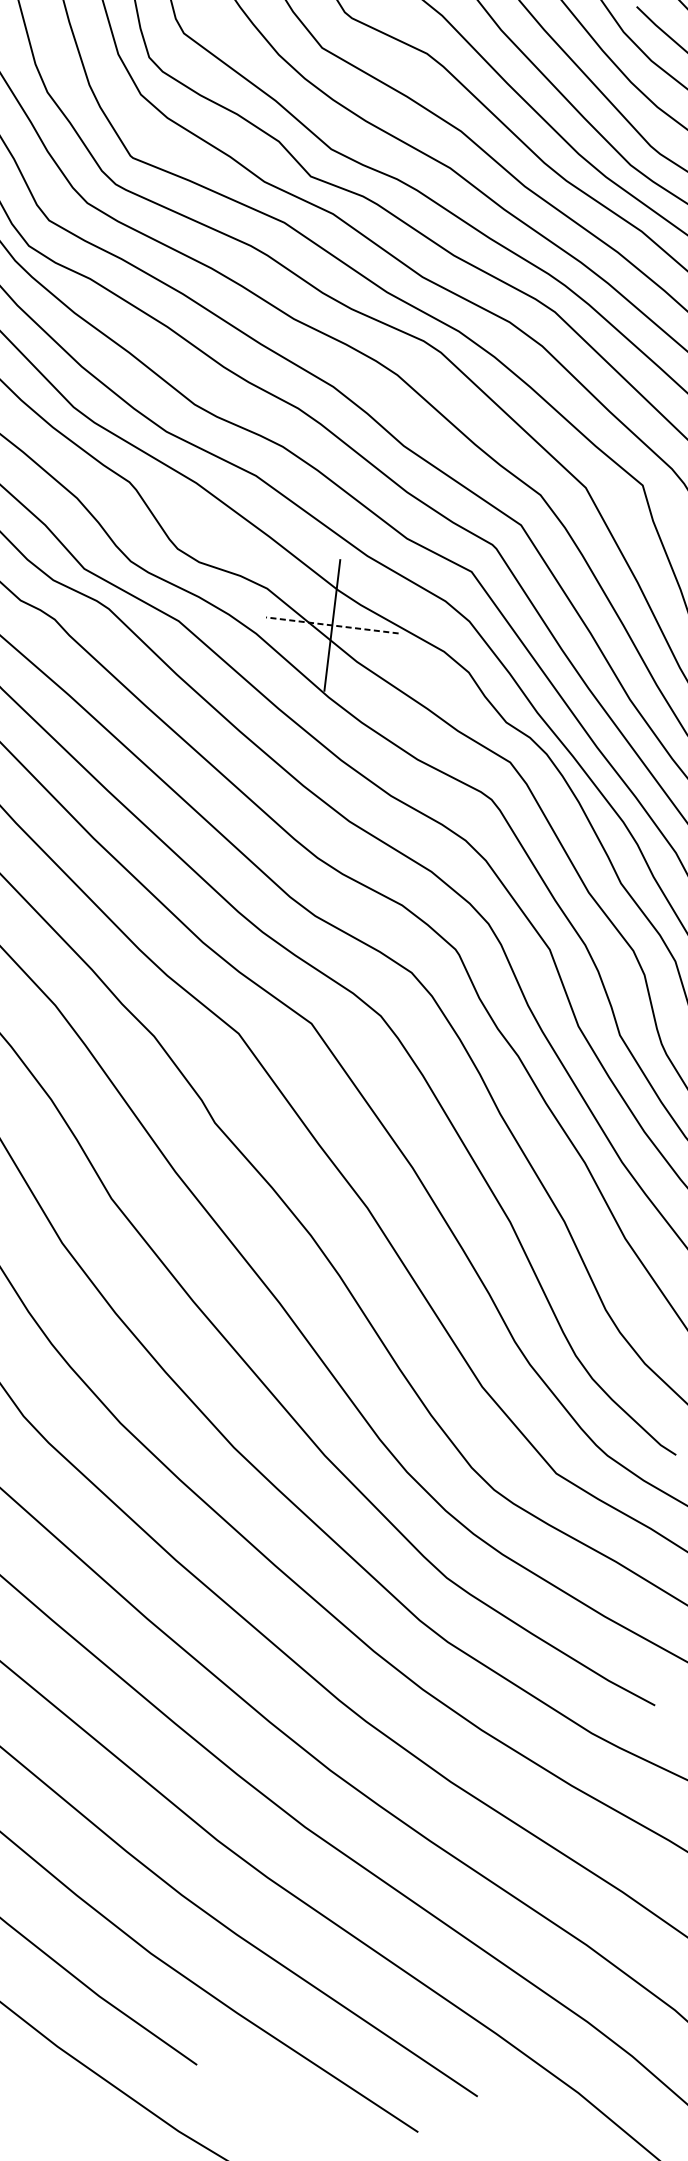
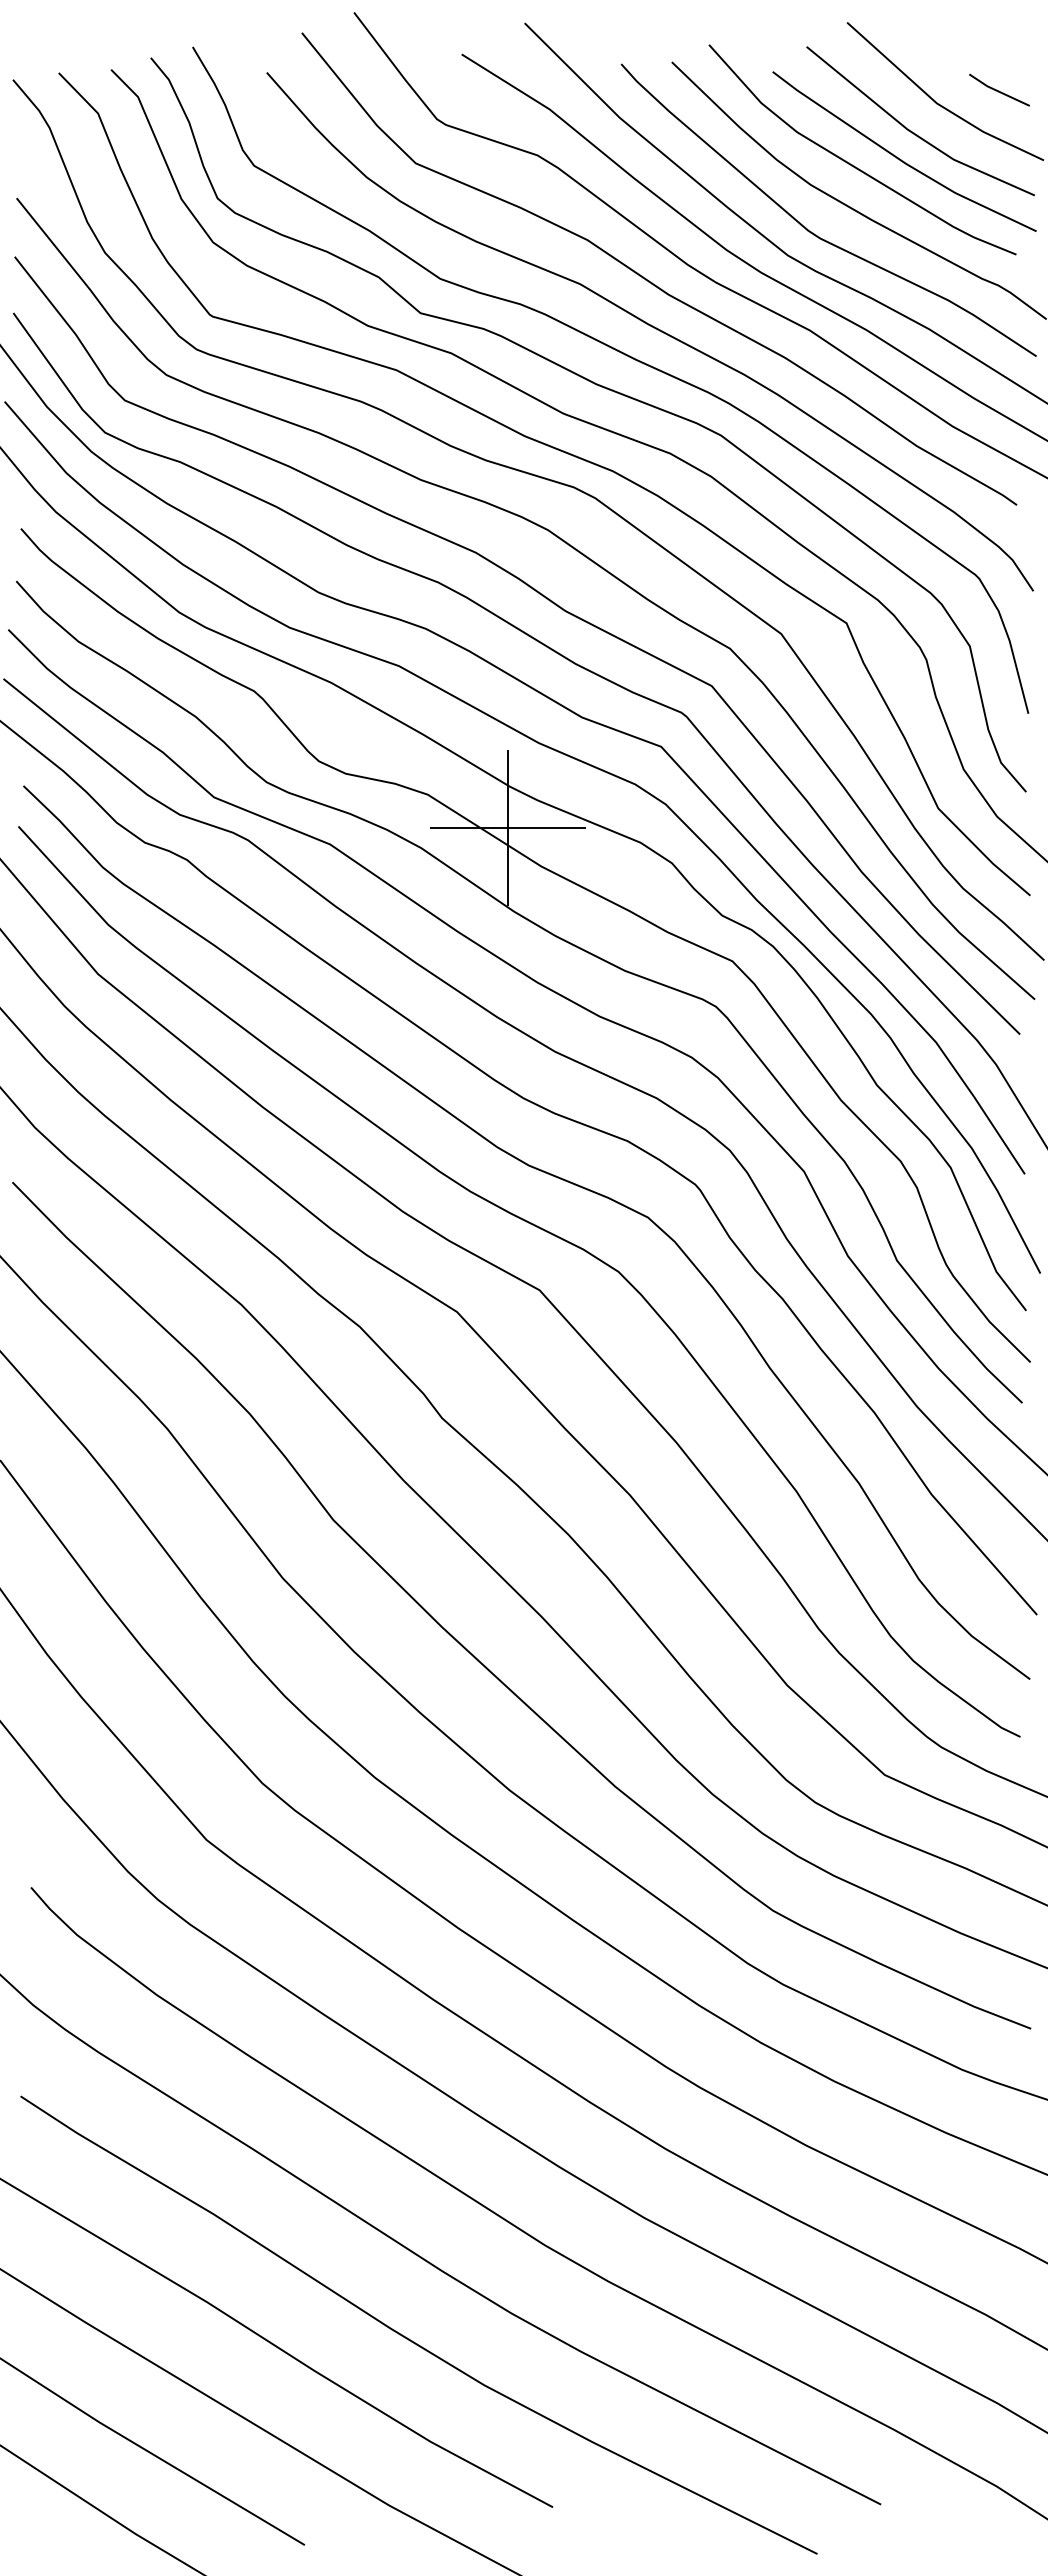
line: (332, 625) -> (508, 828), dashed -> solid

